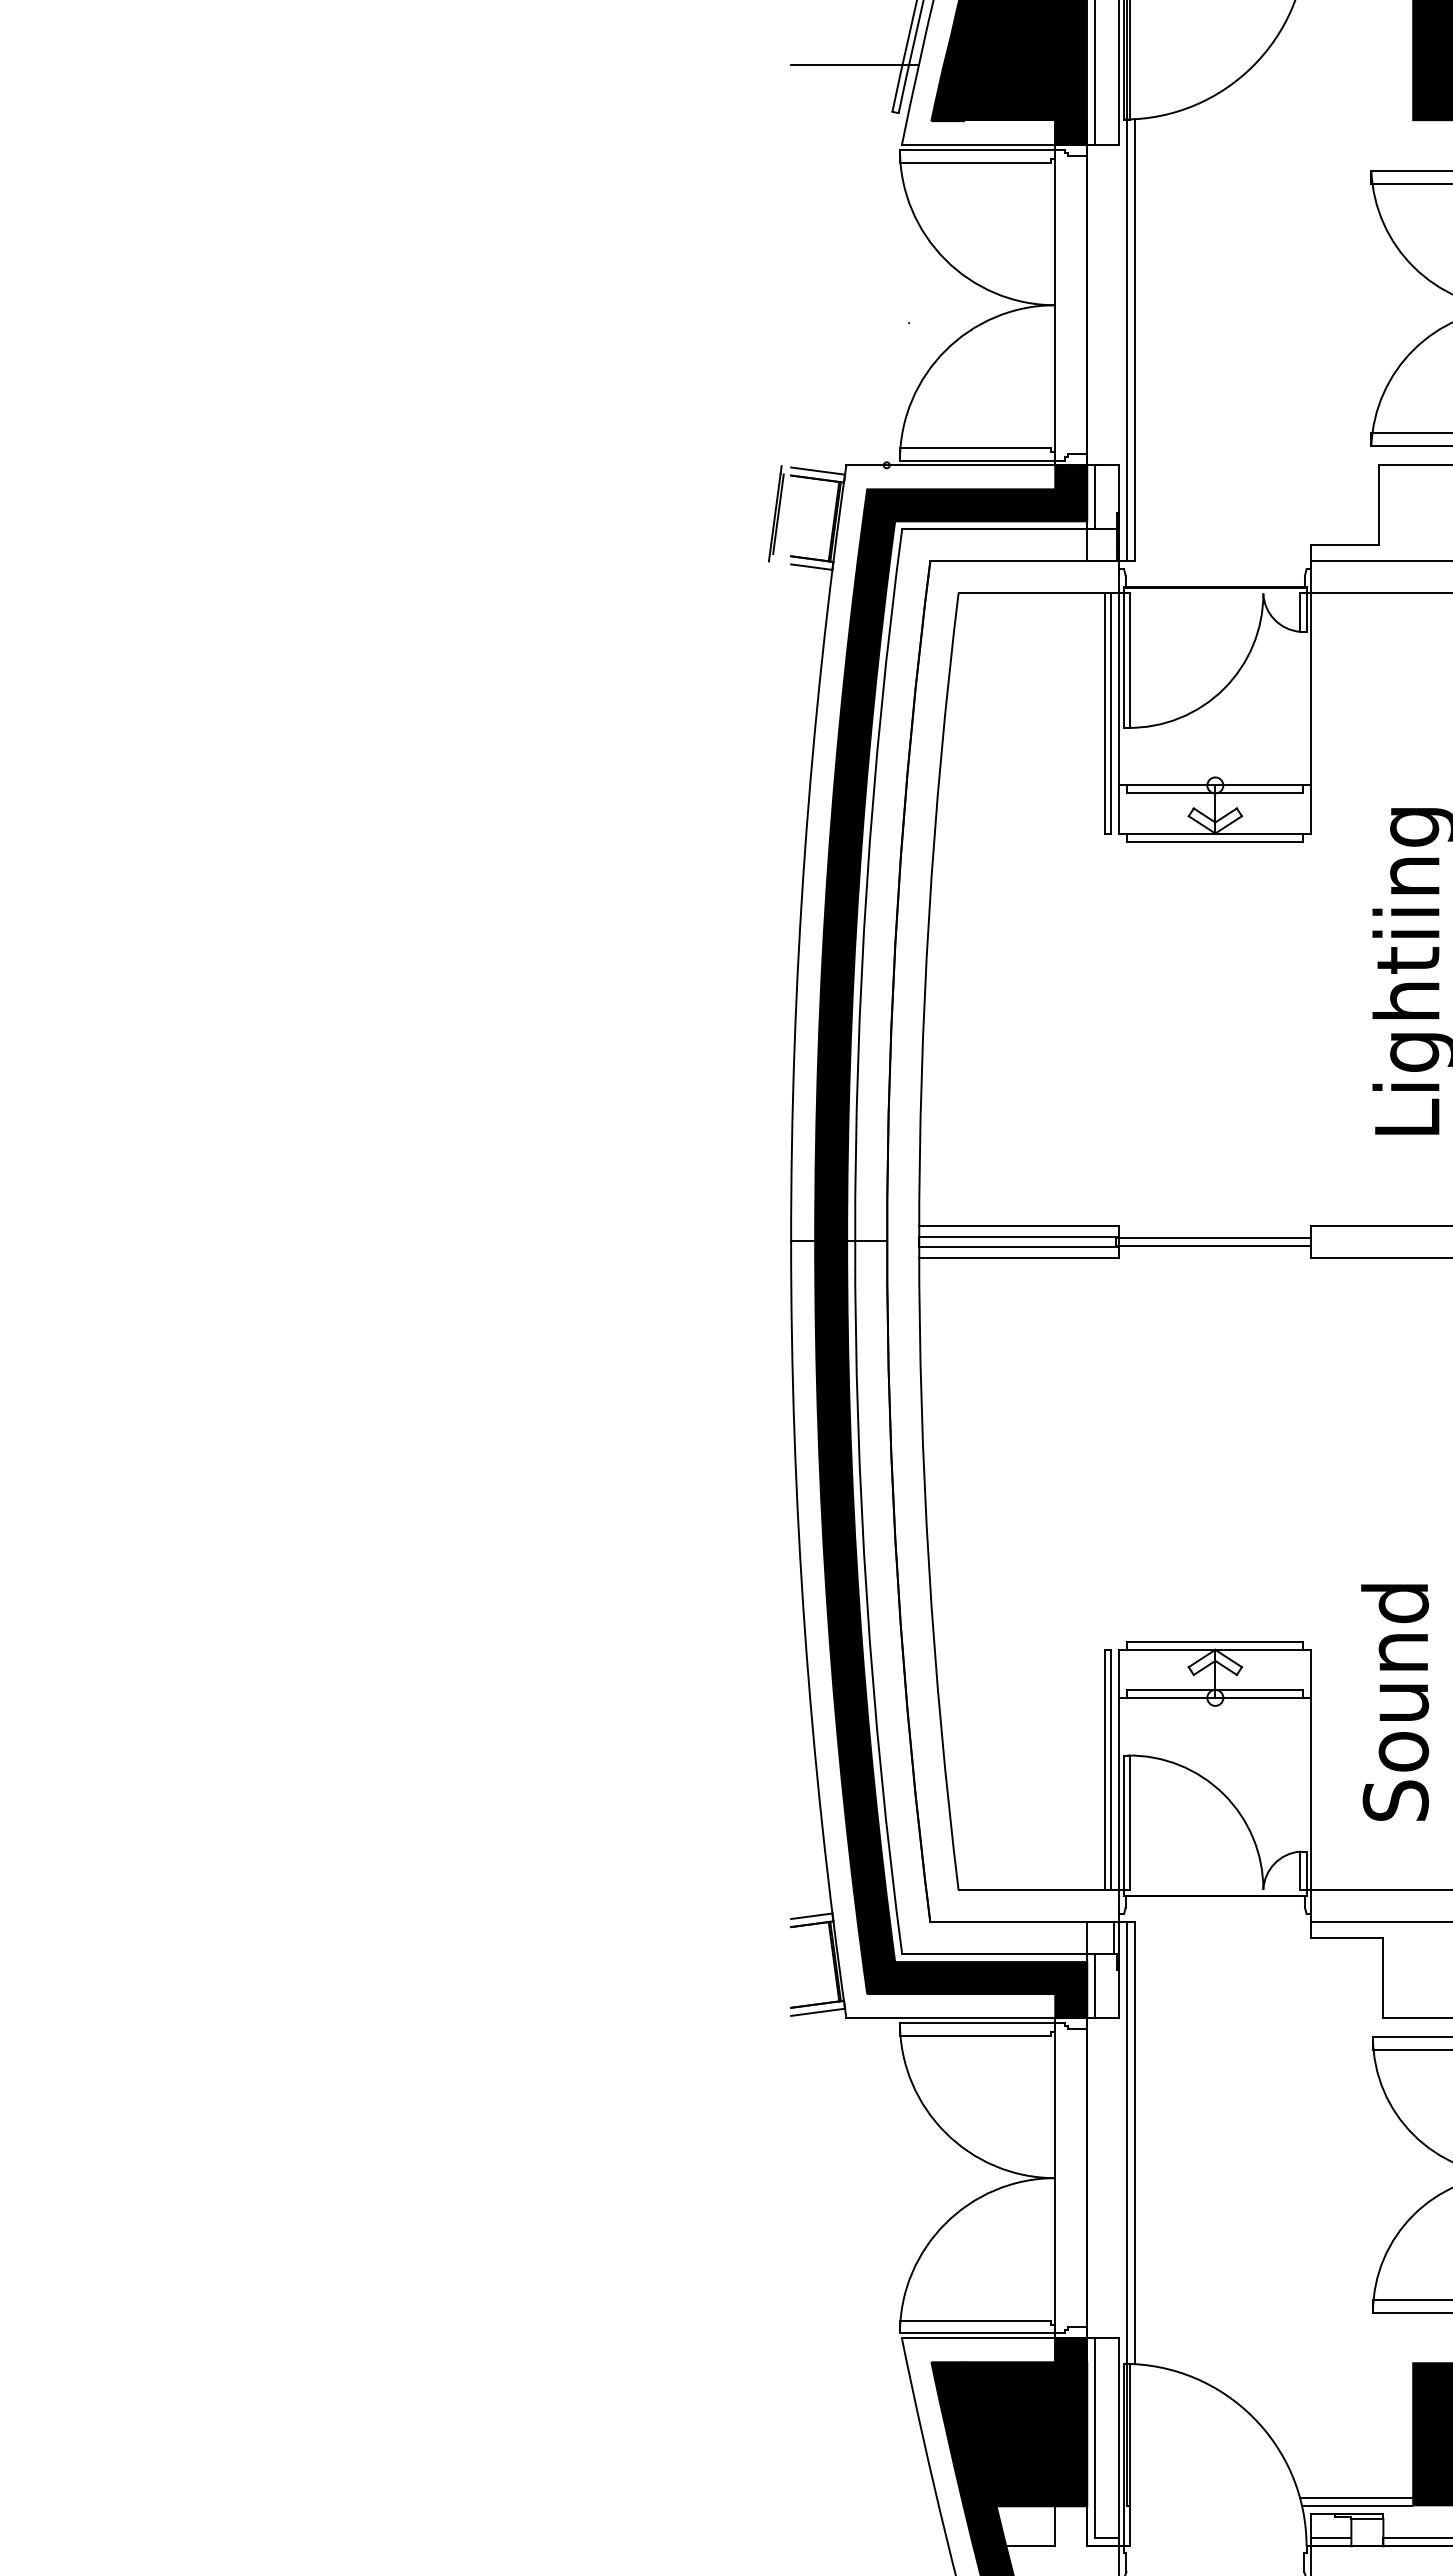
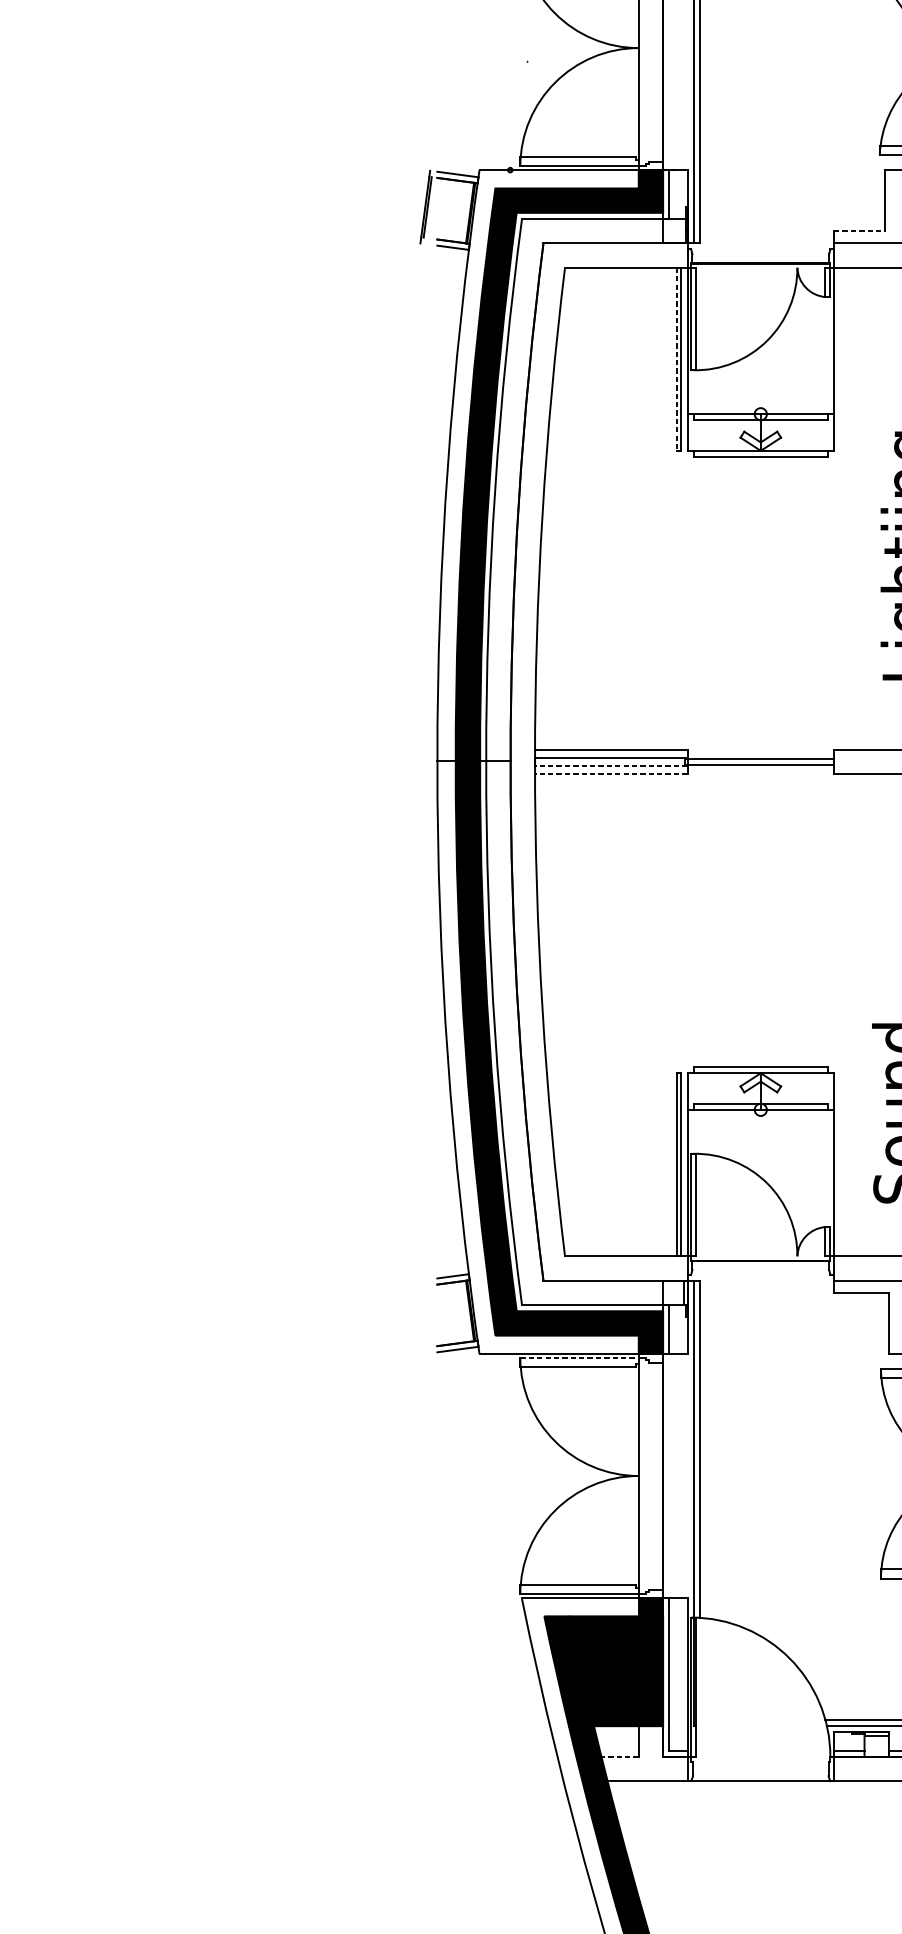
line: (1344, 545) -> (859, 231), solid -> dashed
line: (1104, 713) -> (676, 359), solid -> dashed
line: (1018, 1246) -> (610, 765), solid -> dashed
line: (1018, 1257) -> (610, 774), solid -> dashed
line: (977, 2022) -> (579, 1357), solid -> dashed
line: (1030, 2546) -> (619, 1756), solid -> dashed

